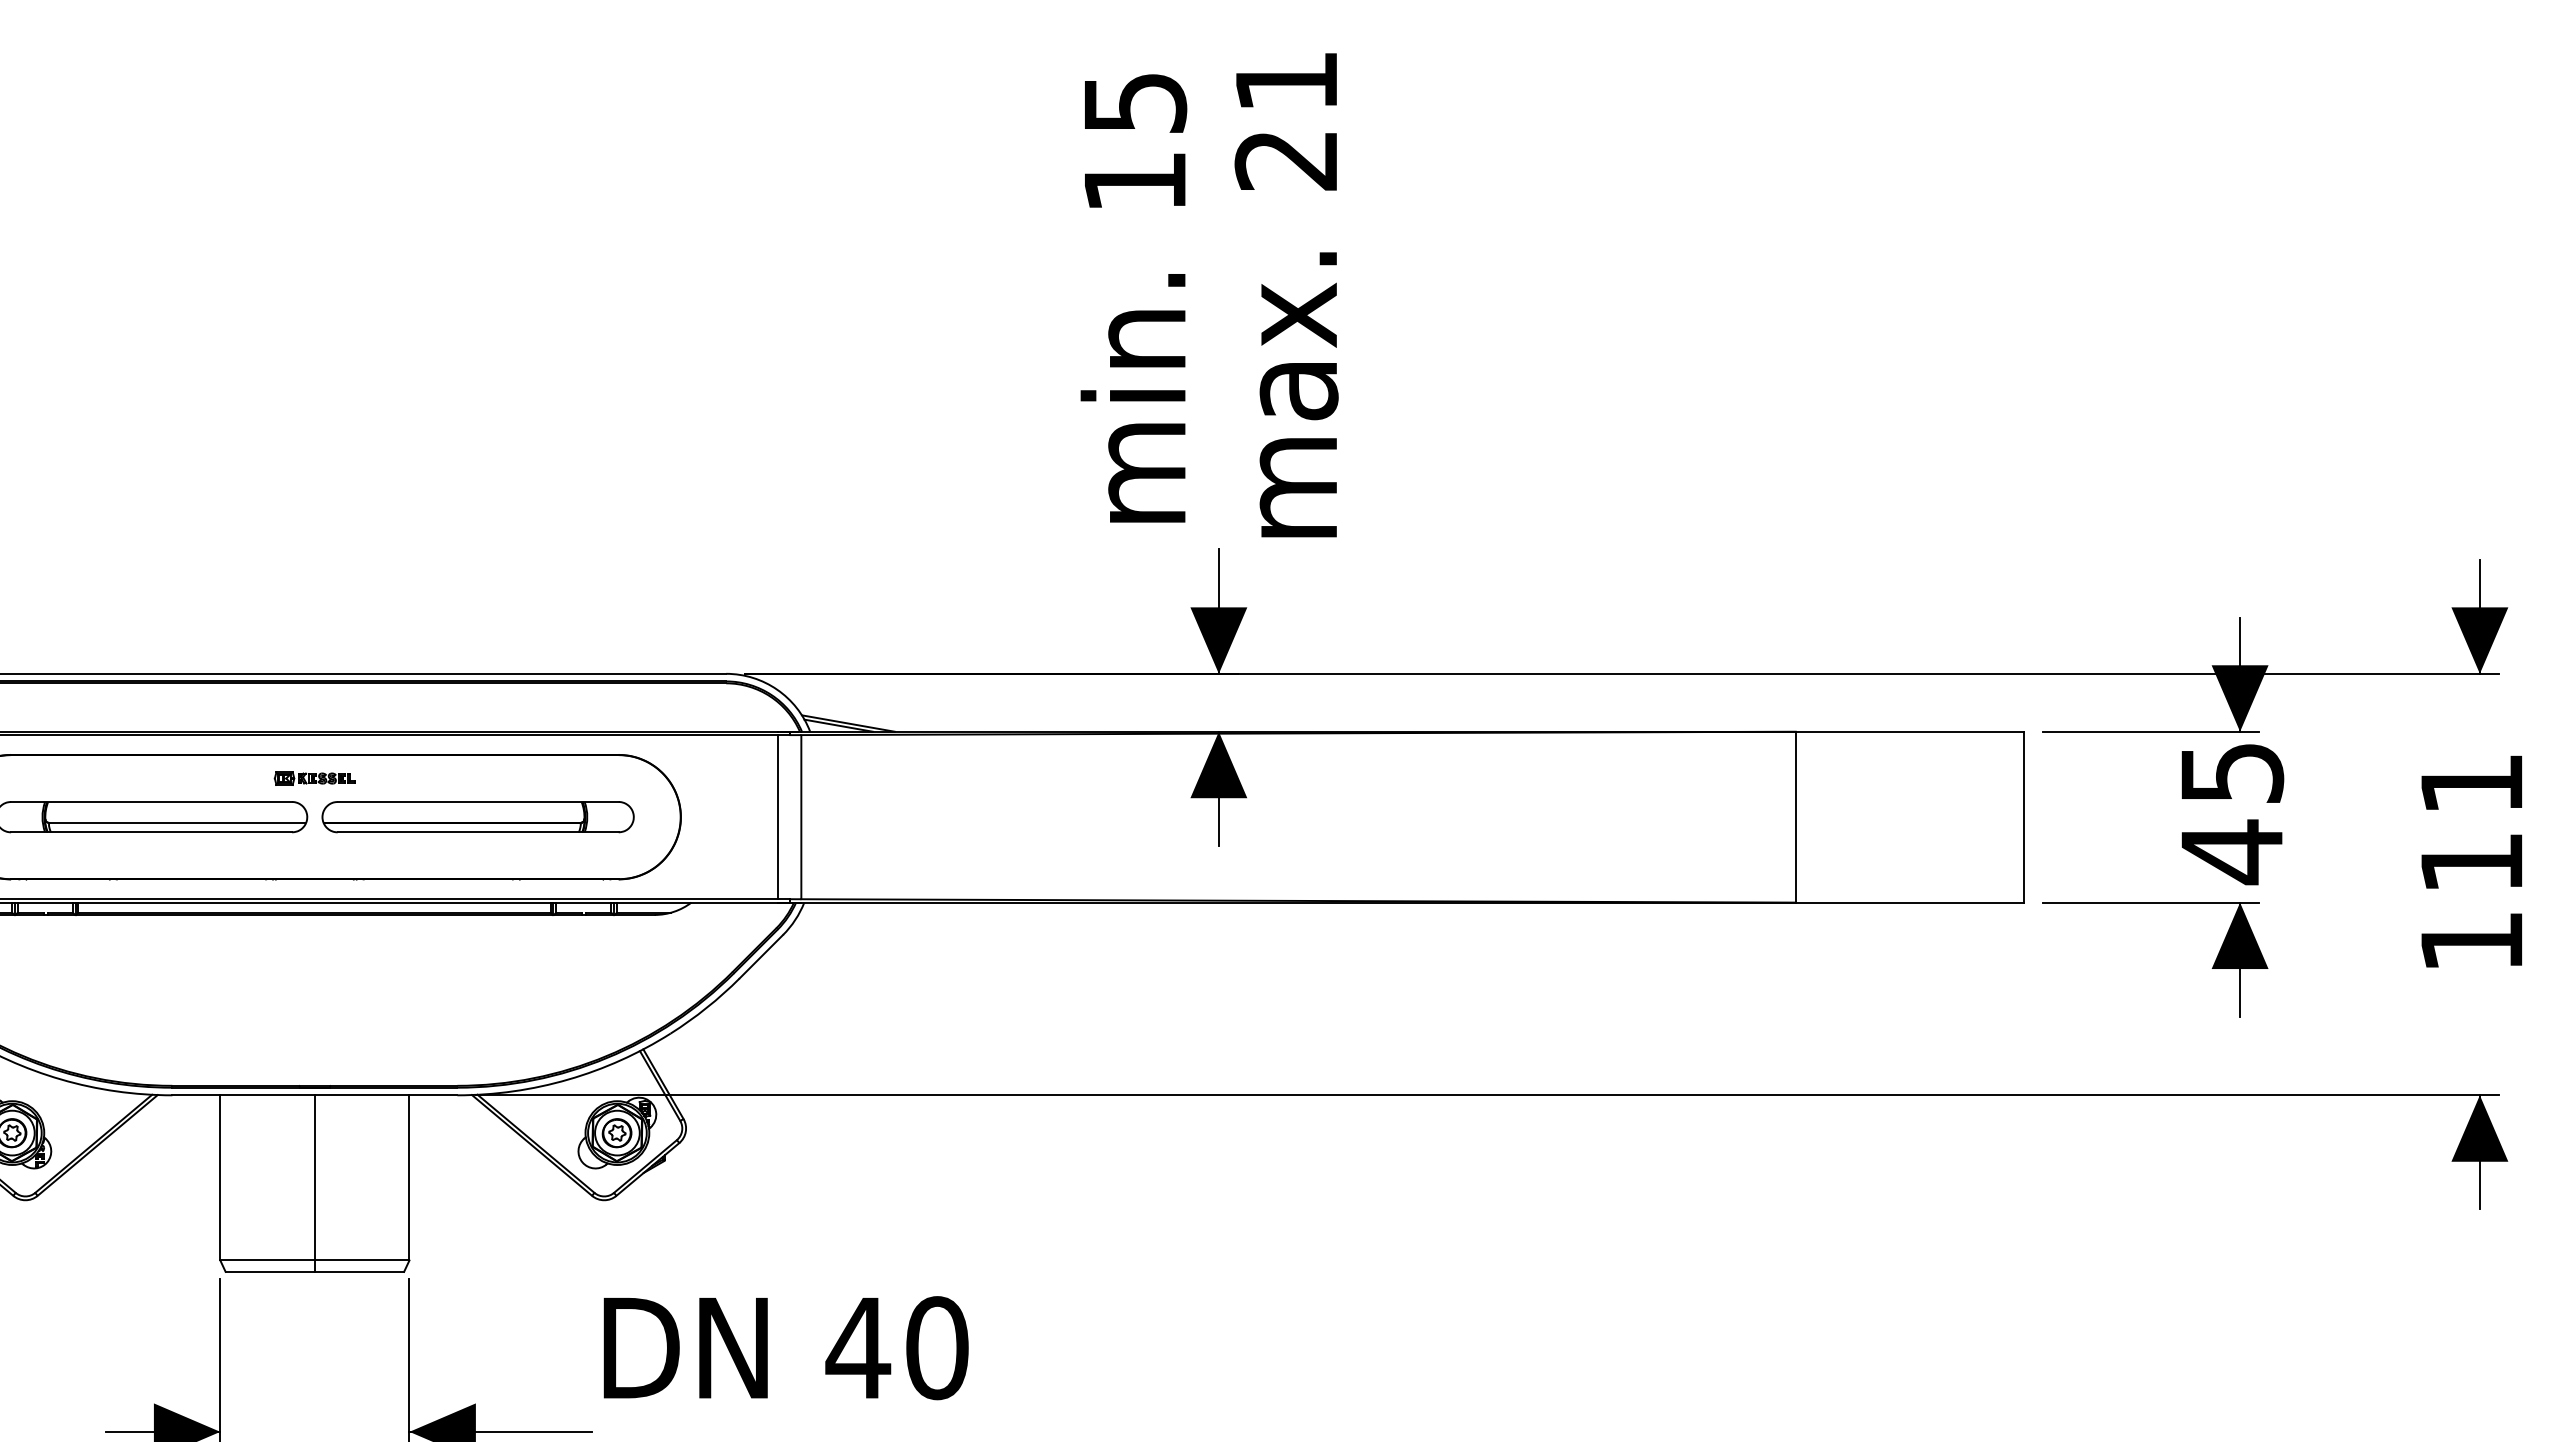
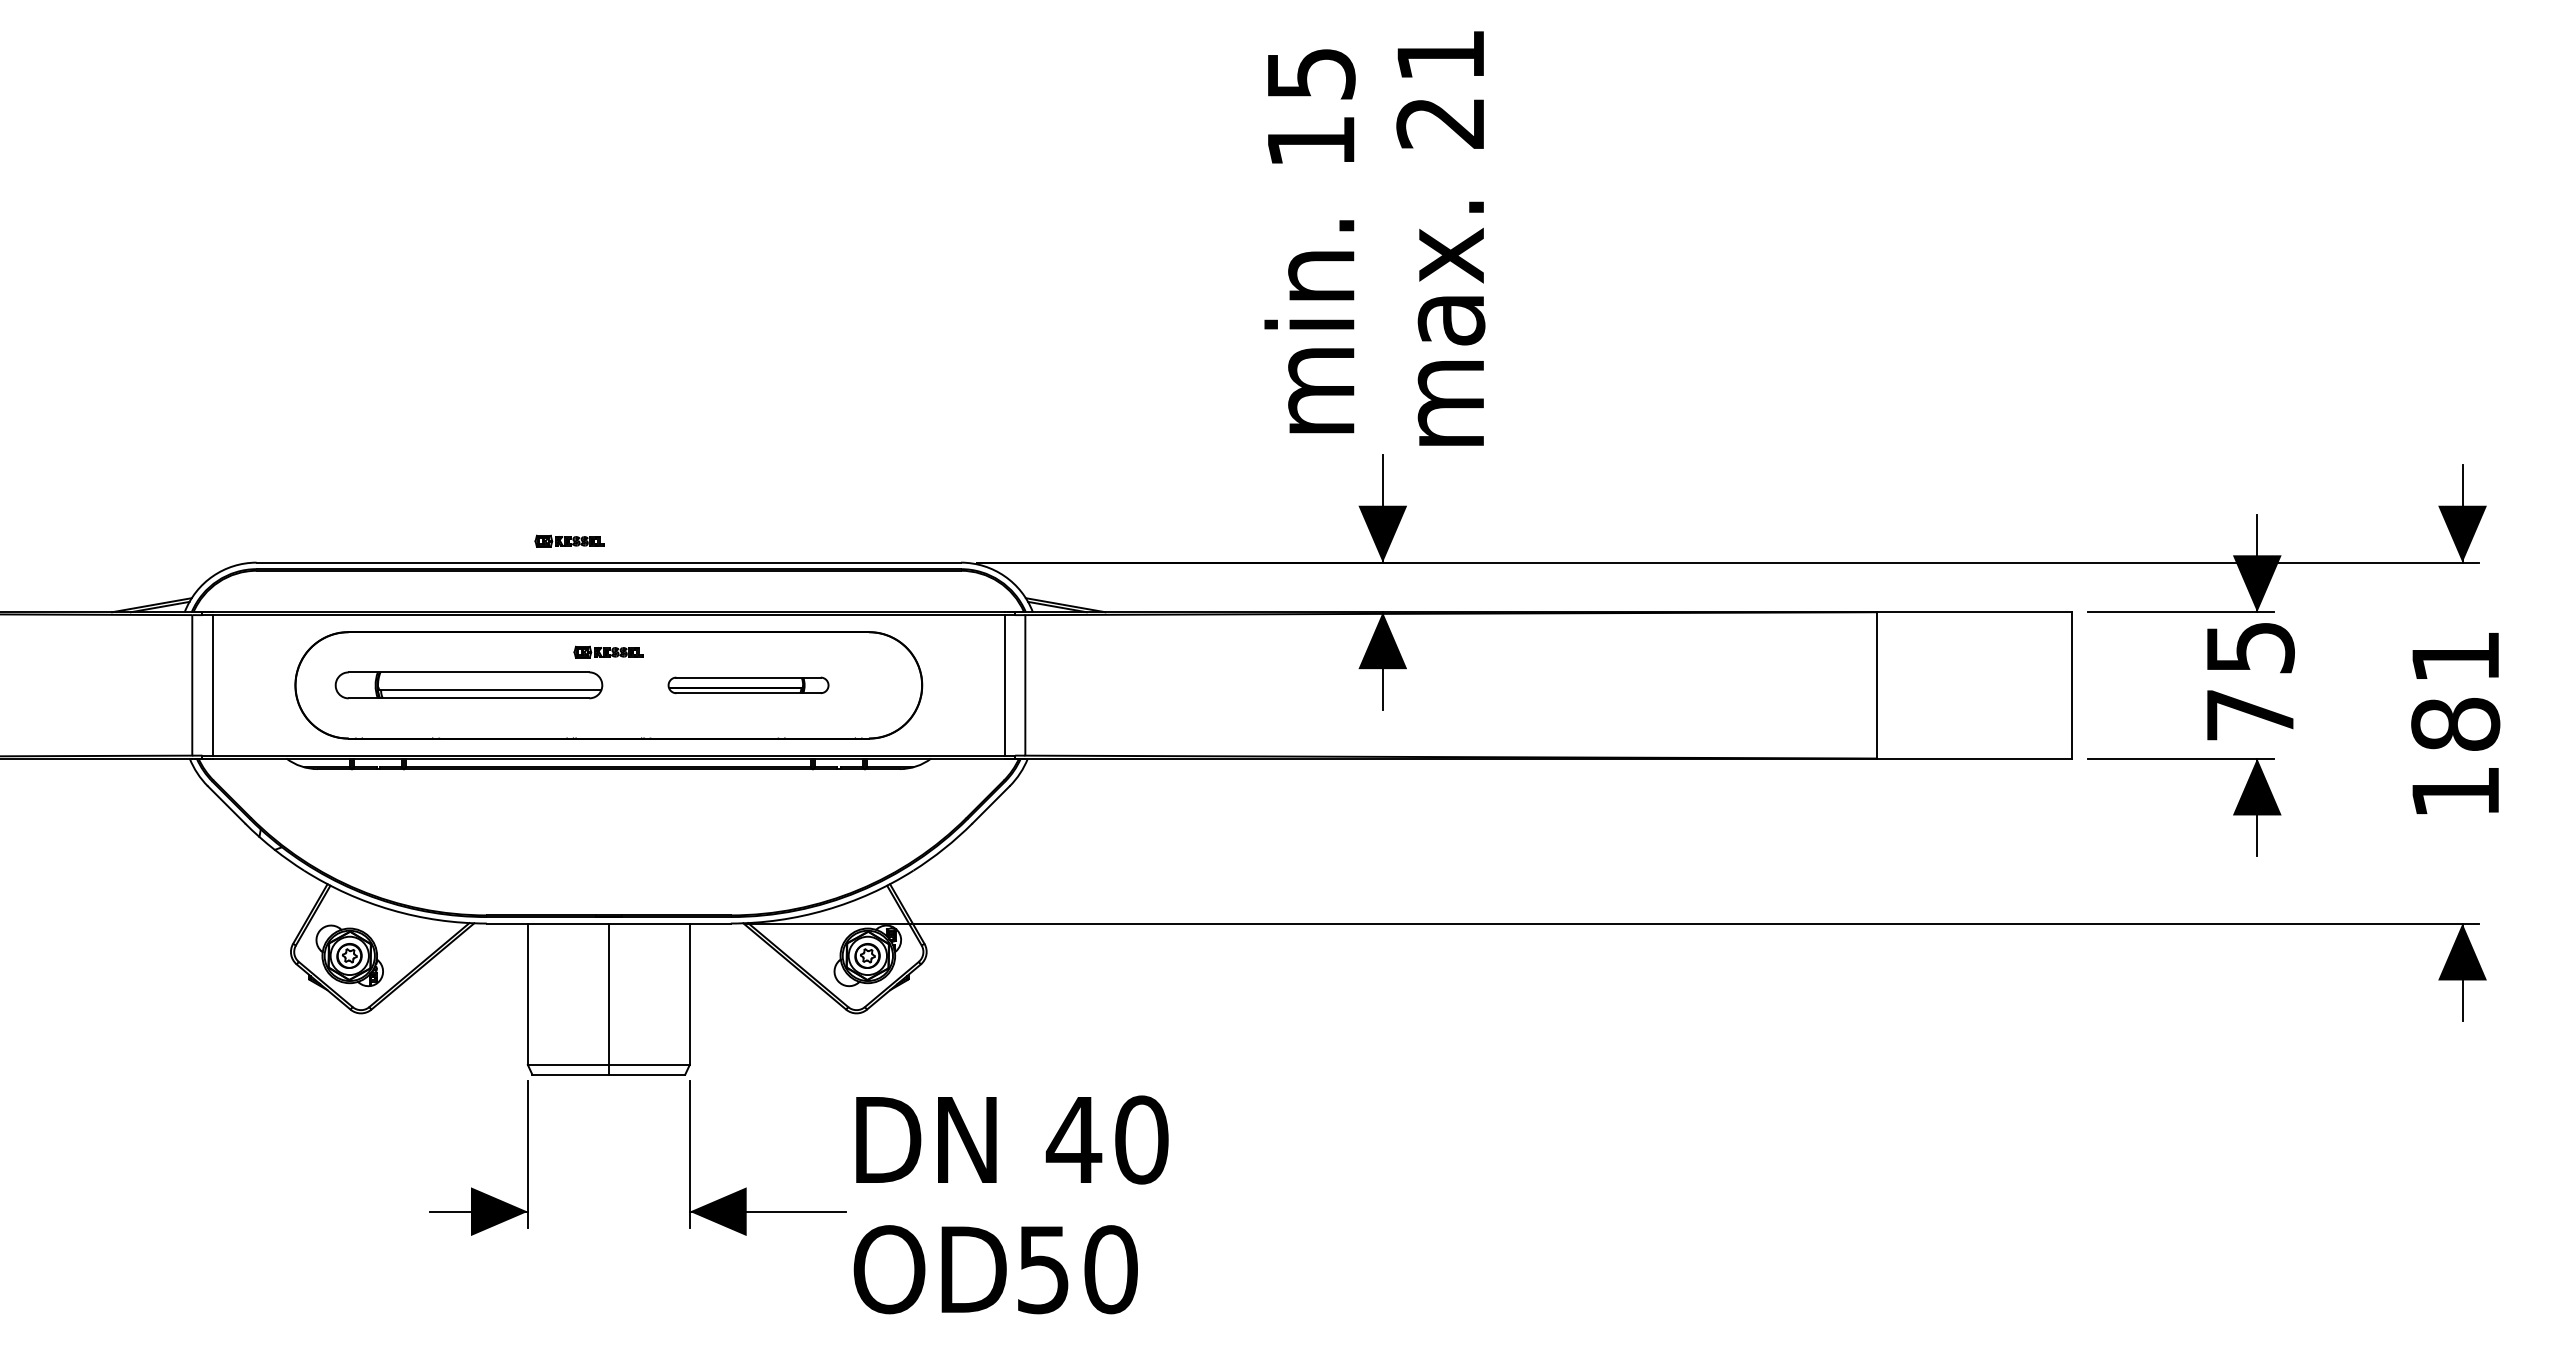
part: (268, 647) -> (569, 540), added
part: (478, 817) -> (748, 685), size x0.6
text: (2232, 852) -> (2250, 715), 45 -> 75
text: (2471, 862) -> (2455, 724), 111 -> 181

